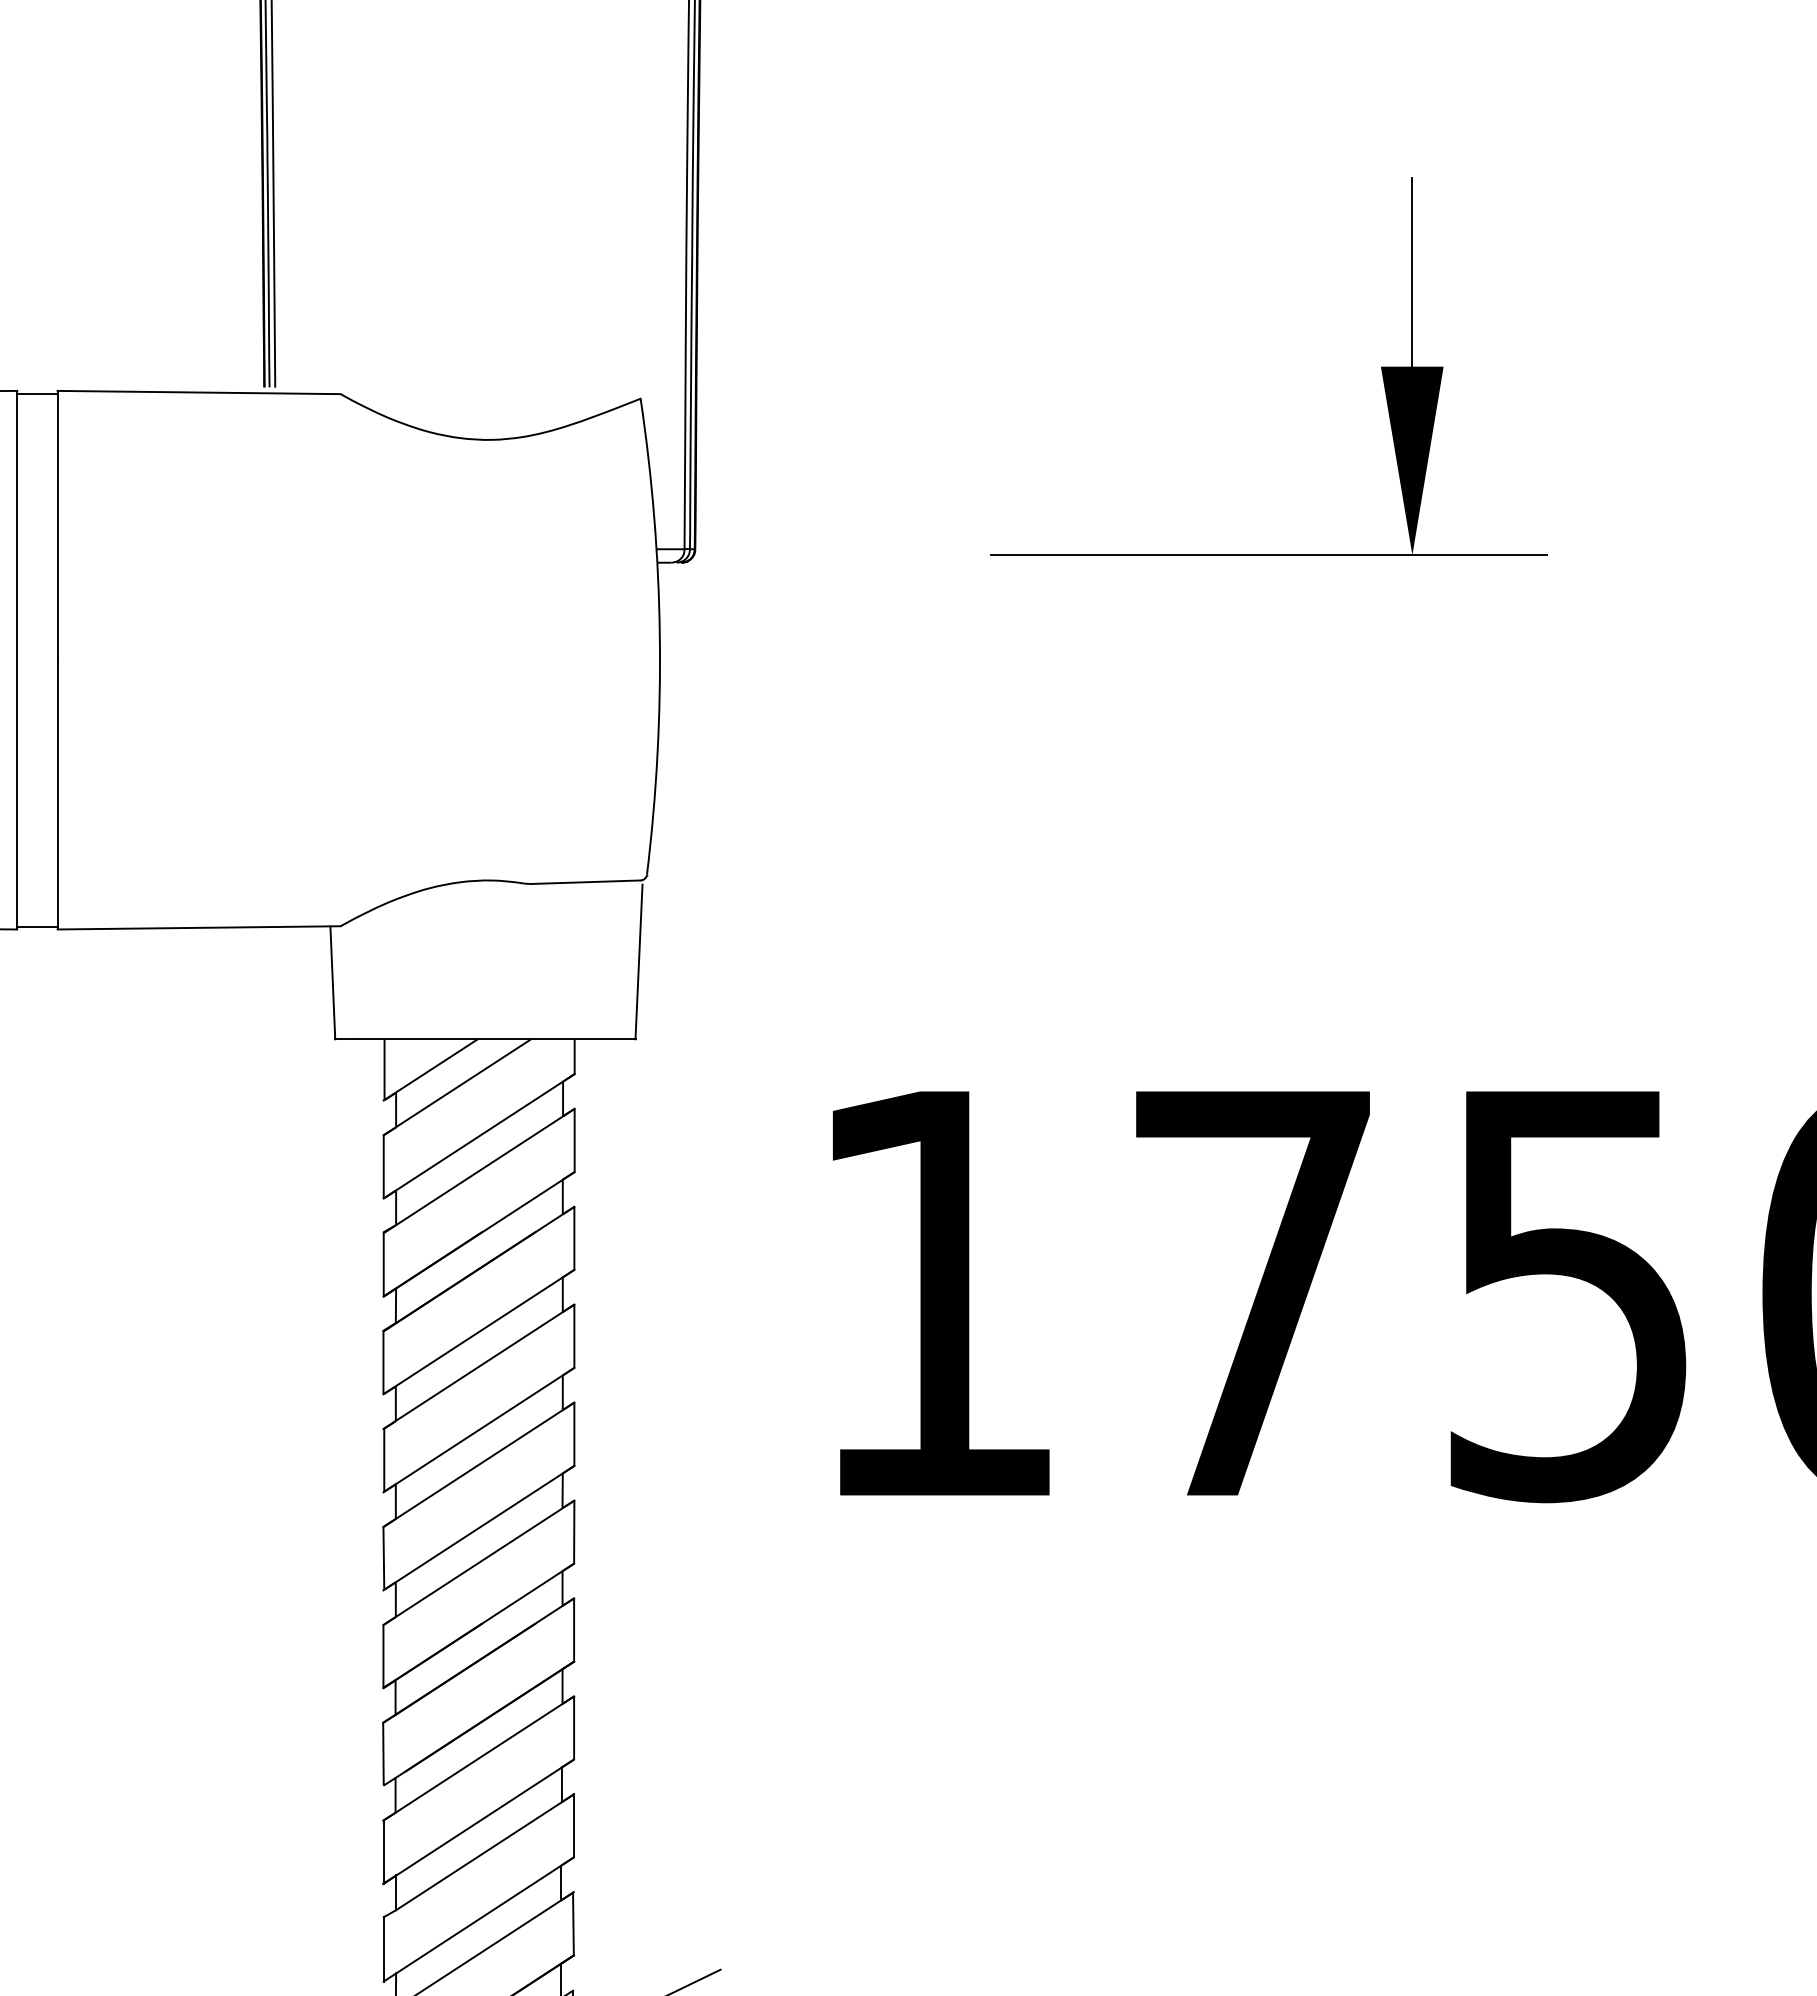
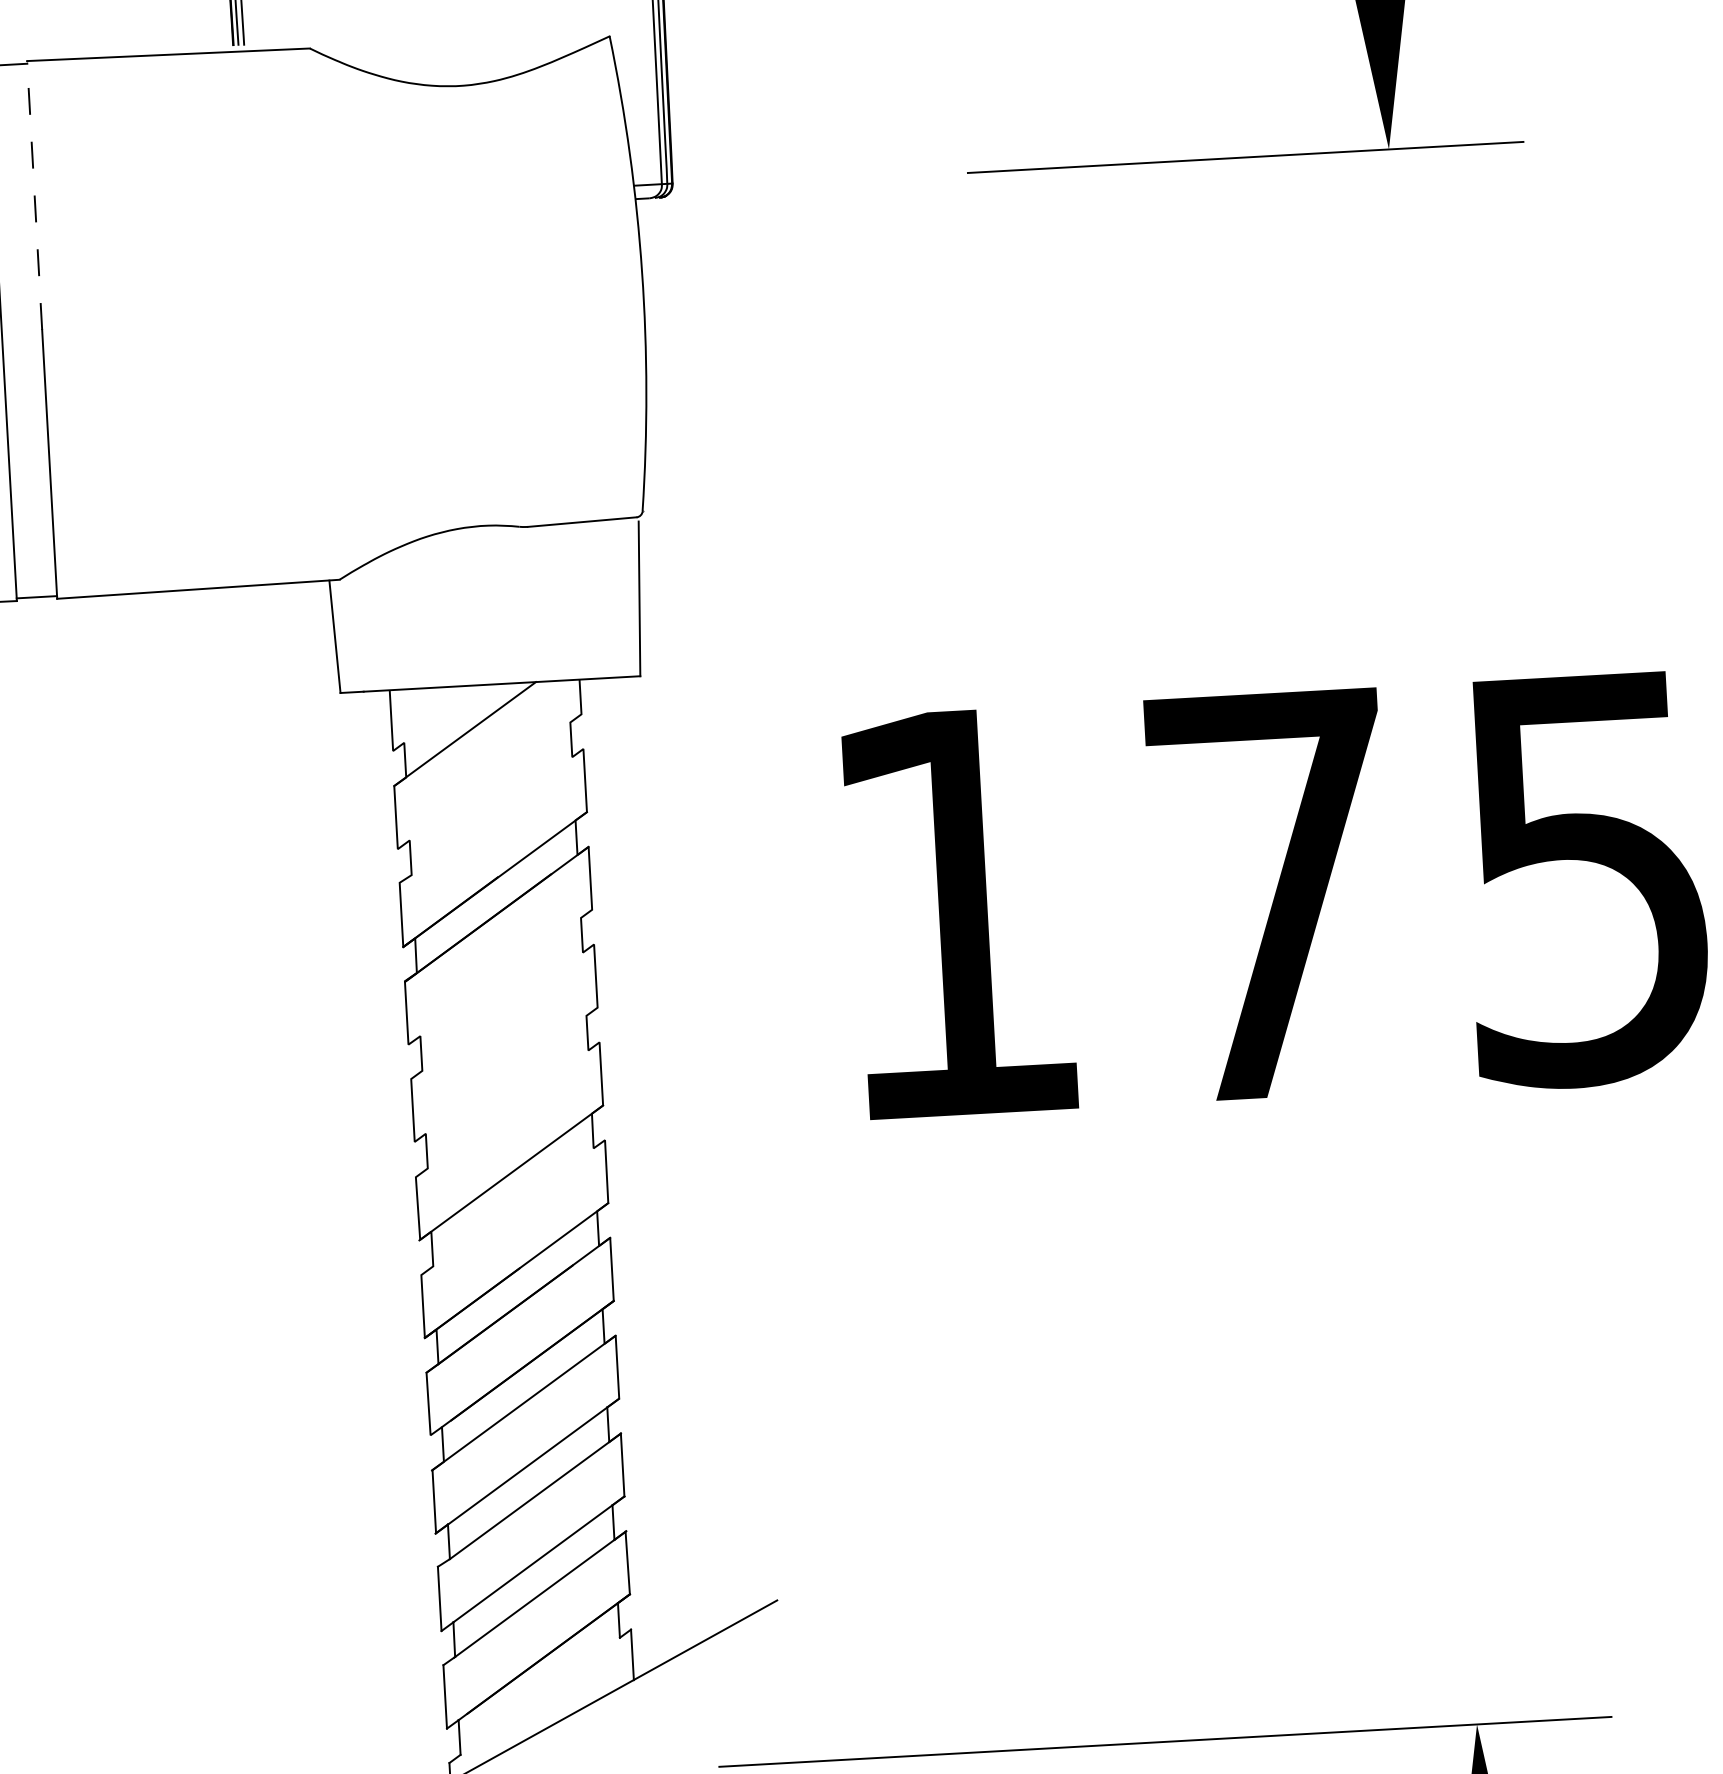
line: (57, 525) -> (34, 195), solid -> dashed
line: (430, 1069) -> (437, 717), removed
line: (478, 1136) -> (488, 782), removed
line: (478, 1170) -> (490, 815), removed
line: (478, 1331) -> (499, 976), removed
line: (478, 1366) -> (501, 1011), removed
line: (478, 1429) -> (505, 1074), removed
line: (478, 1464) -> (507, 1109), removed
line: (478, 1562) -> (512, 1207), removed

